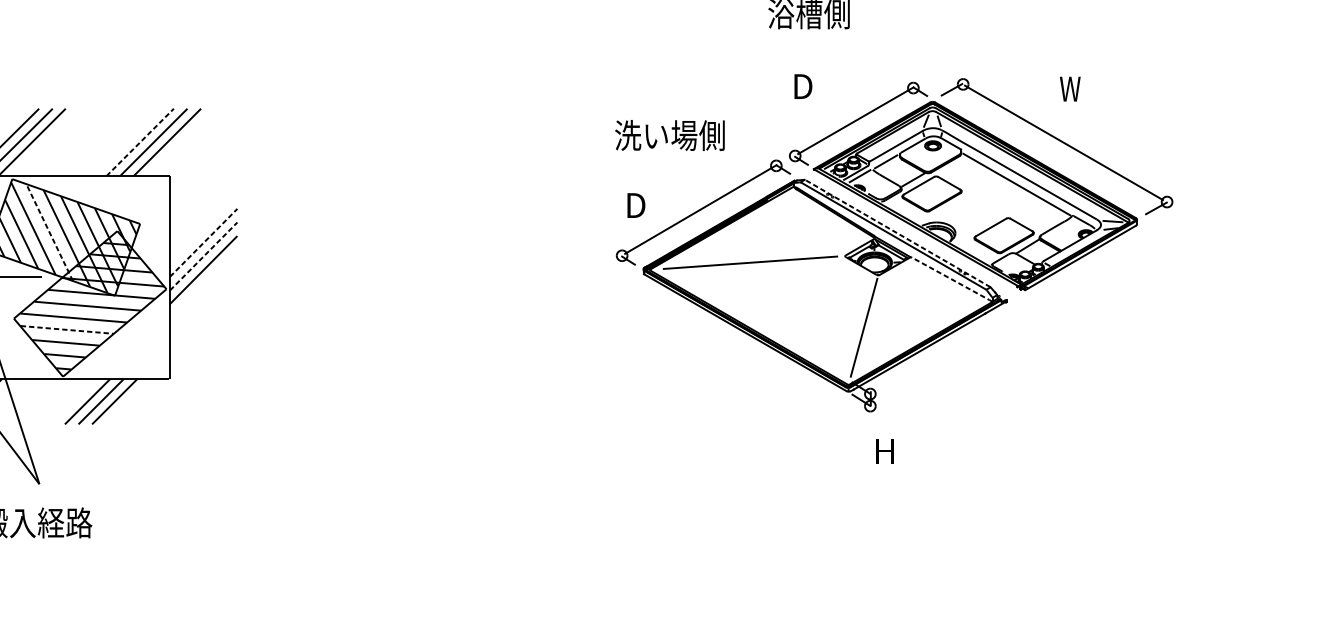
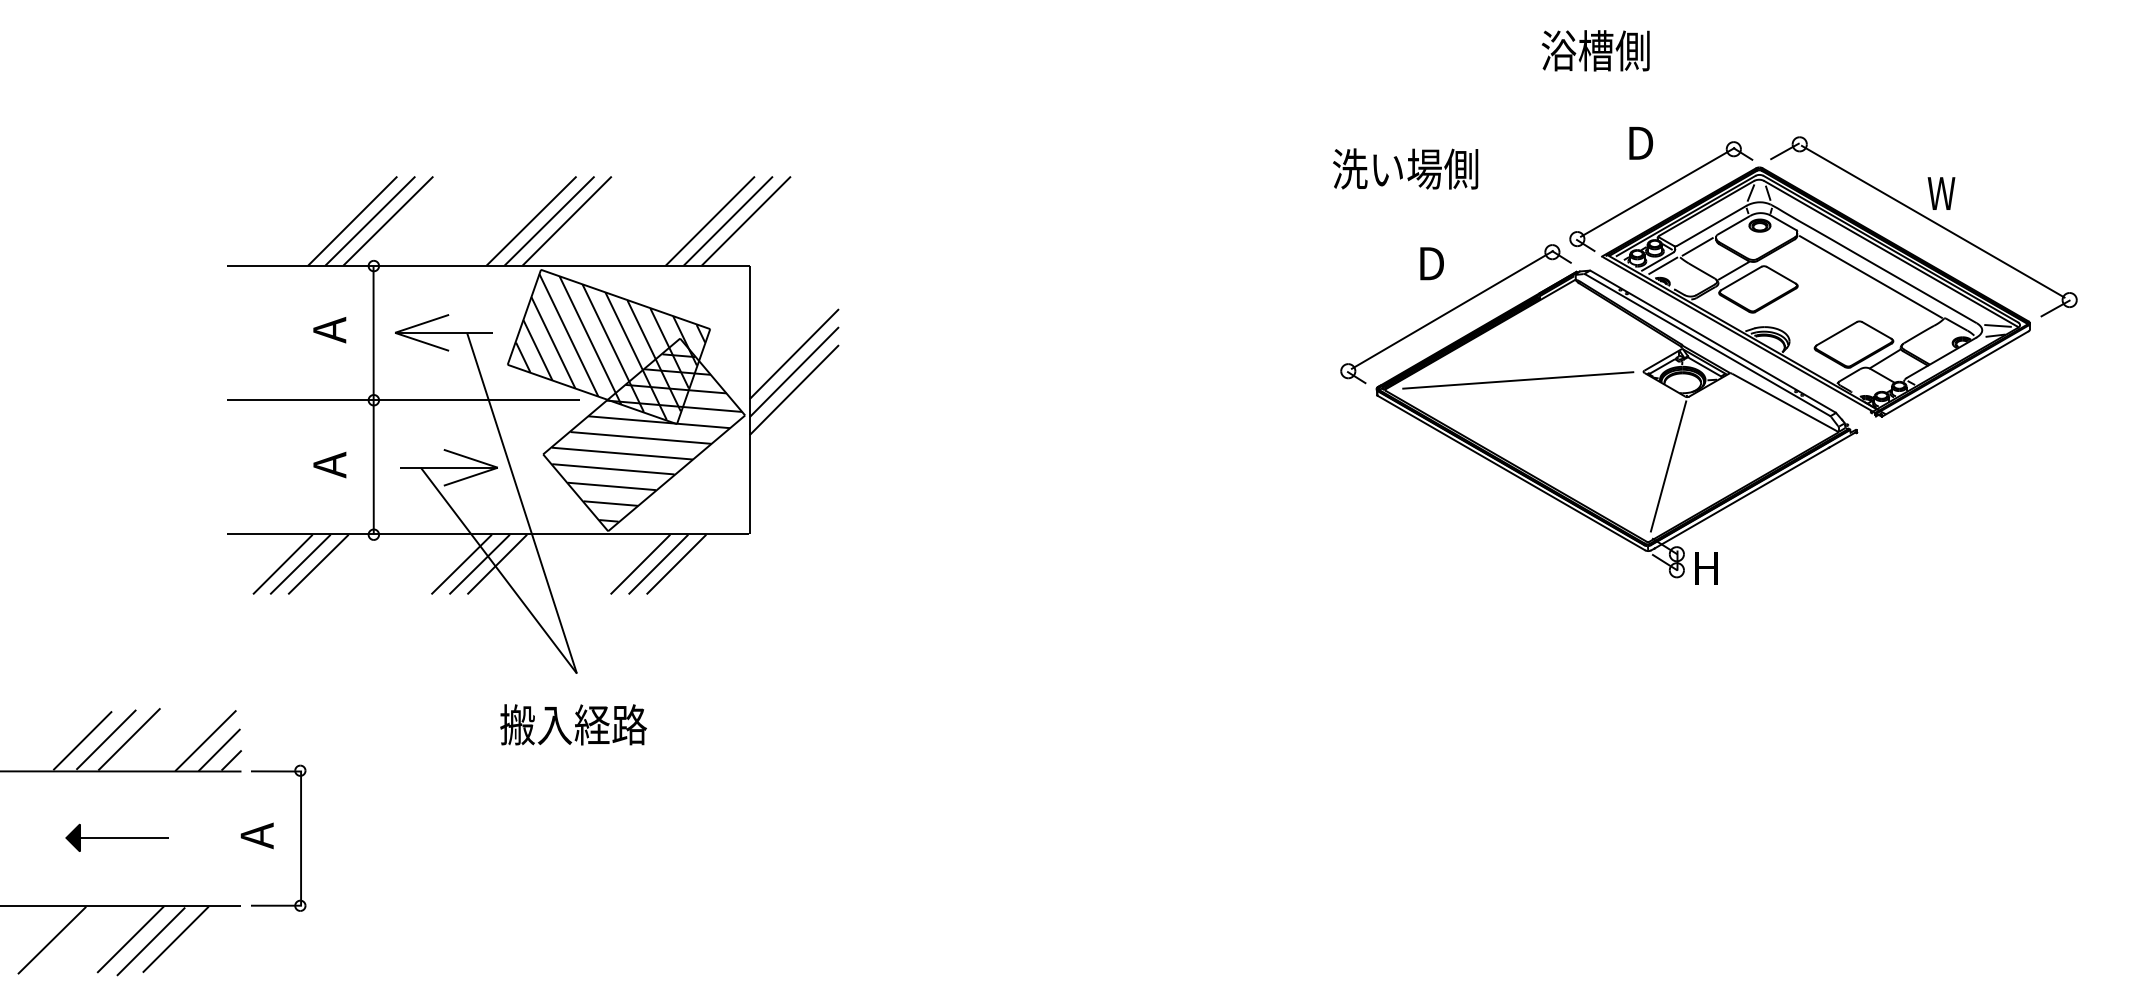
text: (802, 86) -> (1640, 143), moved
text: (1070, 89) -> (1941, 193), moved
text: (669, 135) -> (1405, 168), moved
line: (140, 141) -> (710, 220), dashed -> solid
text: (635, 205) -> (1431, 263), moved
line: (49, 232) -> (590, 340), dashed -> solid
line: (898, 233) -> (1713, 341), dashed -> solid
line: (203, 242) -> (794, 353), dashed -> solid
line: (203, 256) -> (794, 371), dashed -> solid
line: (952, 279) -> (1785, 402), dashed -> solid
line: (67, 330) -> (613, 469), dashed -> solid
text: (885, 451) -> (1706, 568), moved

